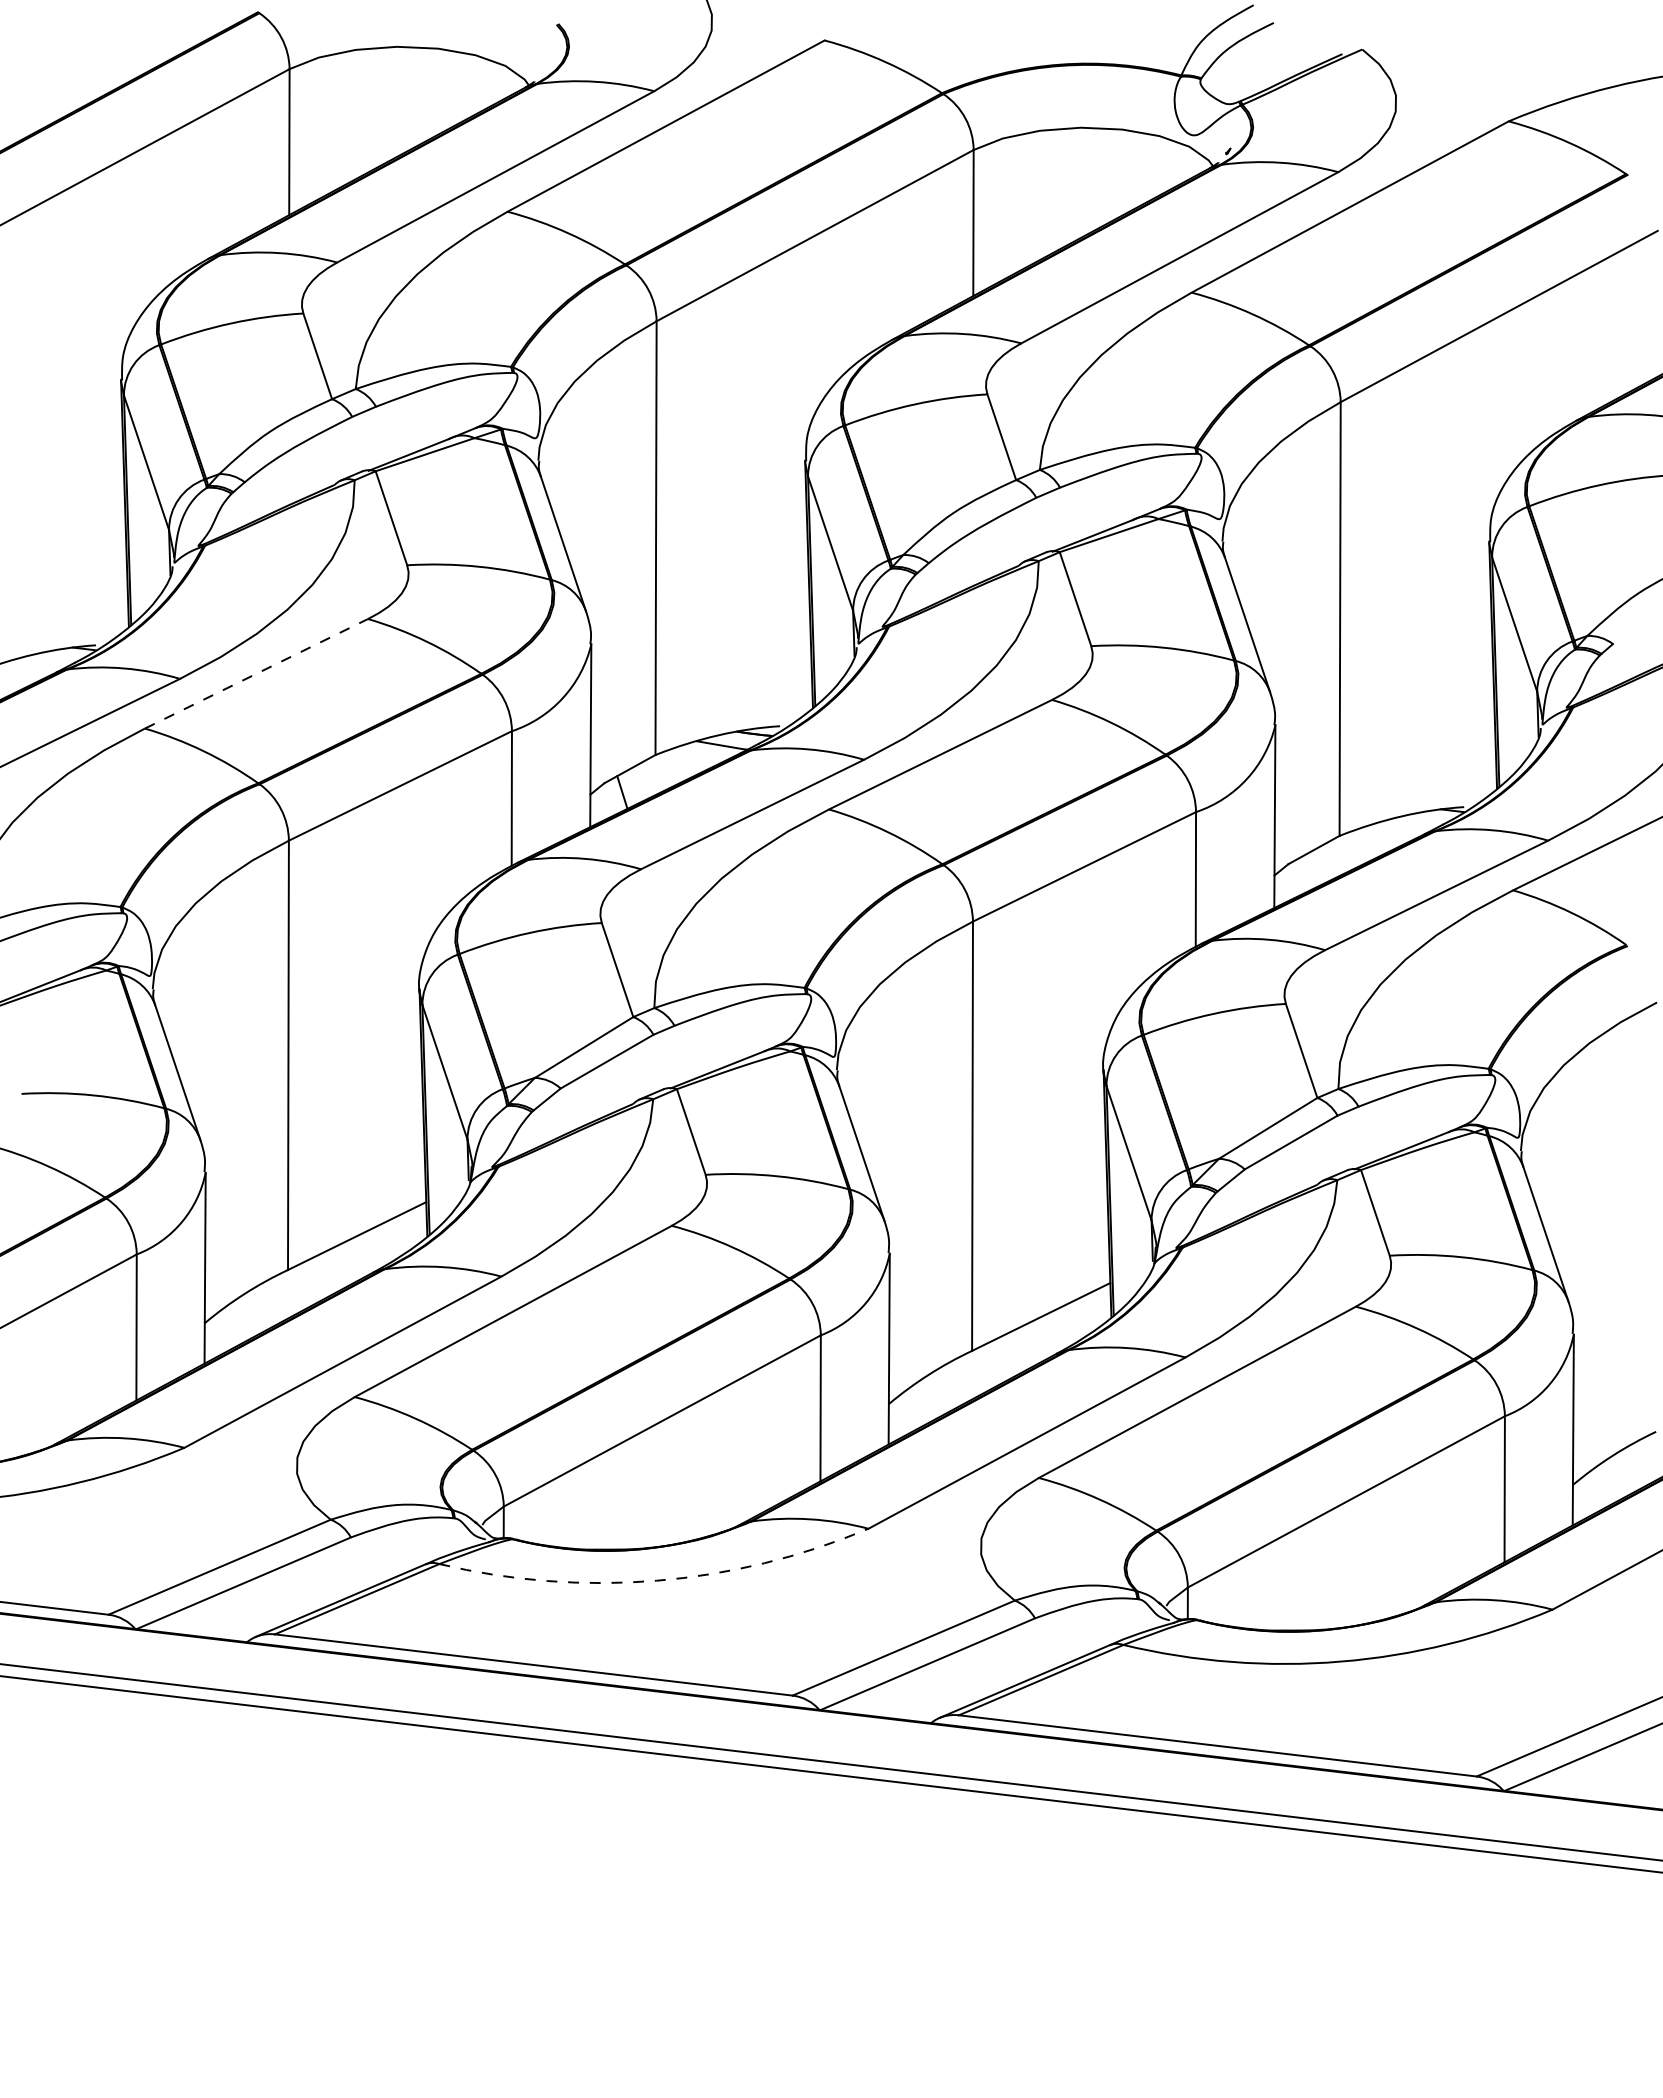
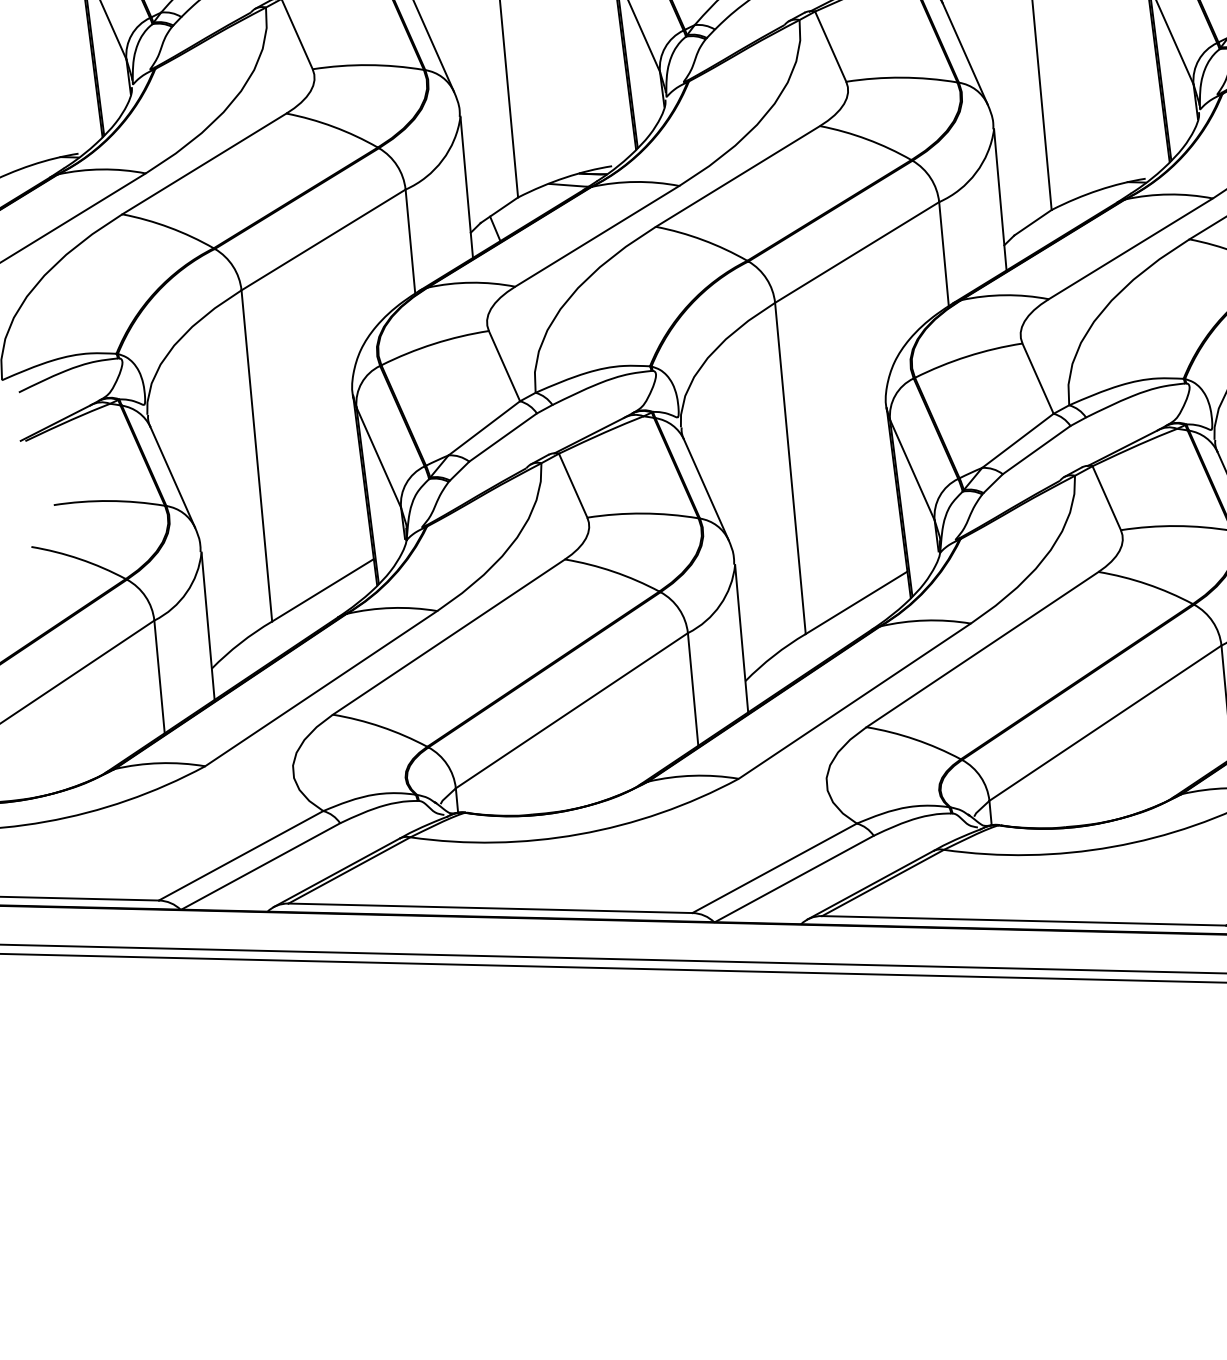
line: (256, 673) -> (204, 163), dashed -> solid
arc: (656, 1580) -> (579, 834), dashed -> solid

